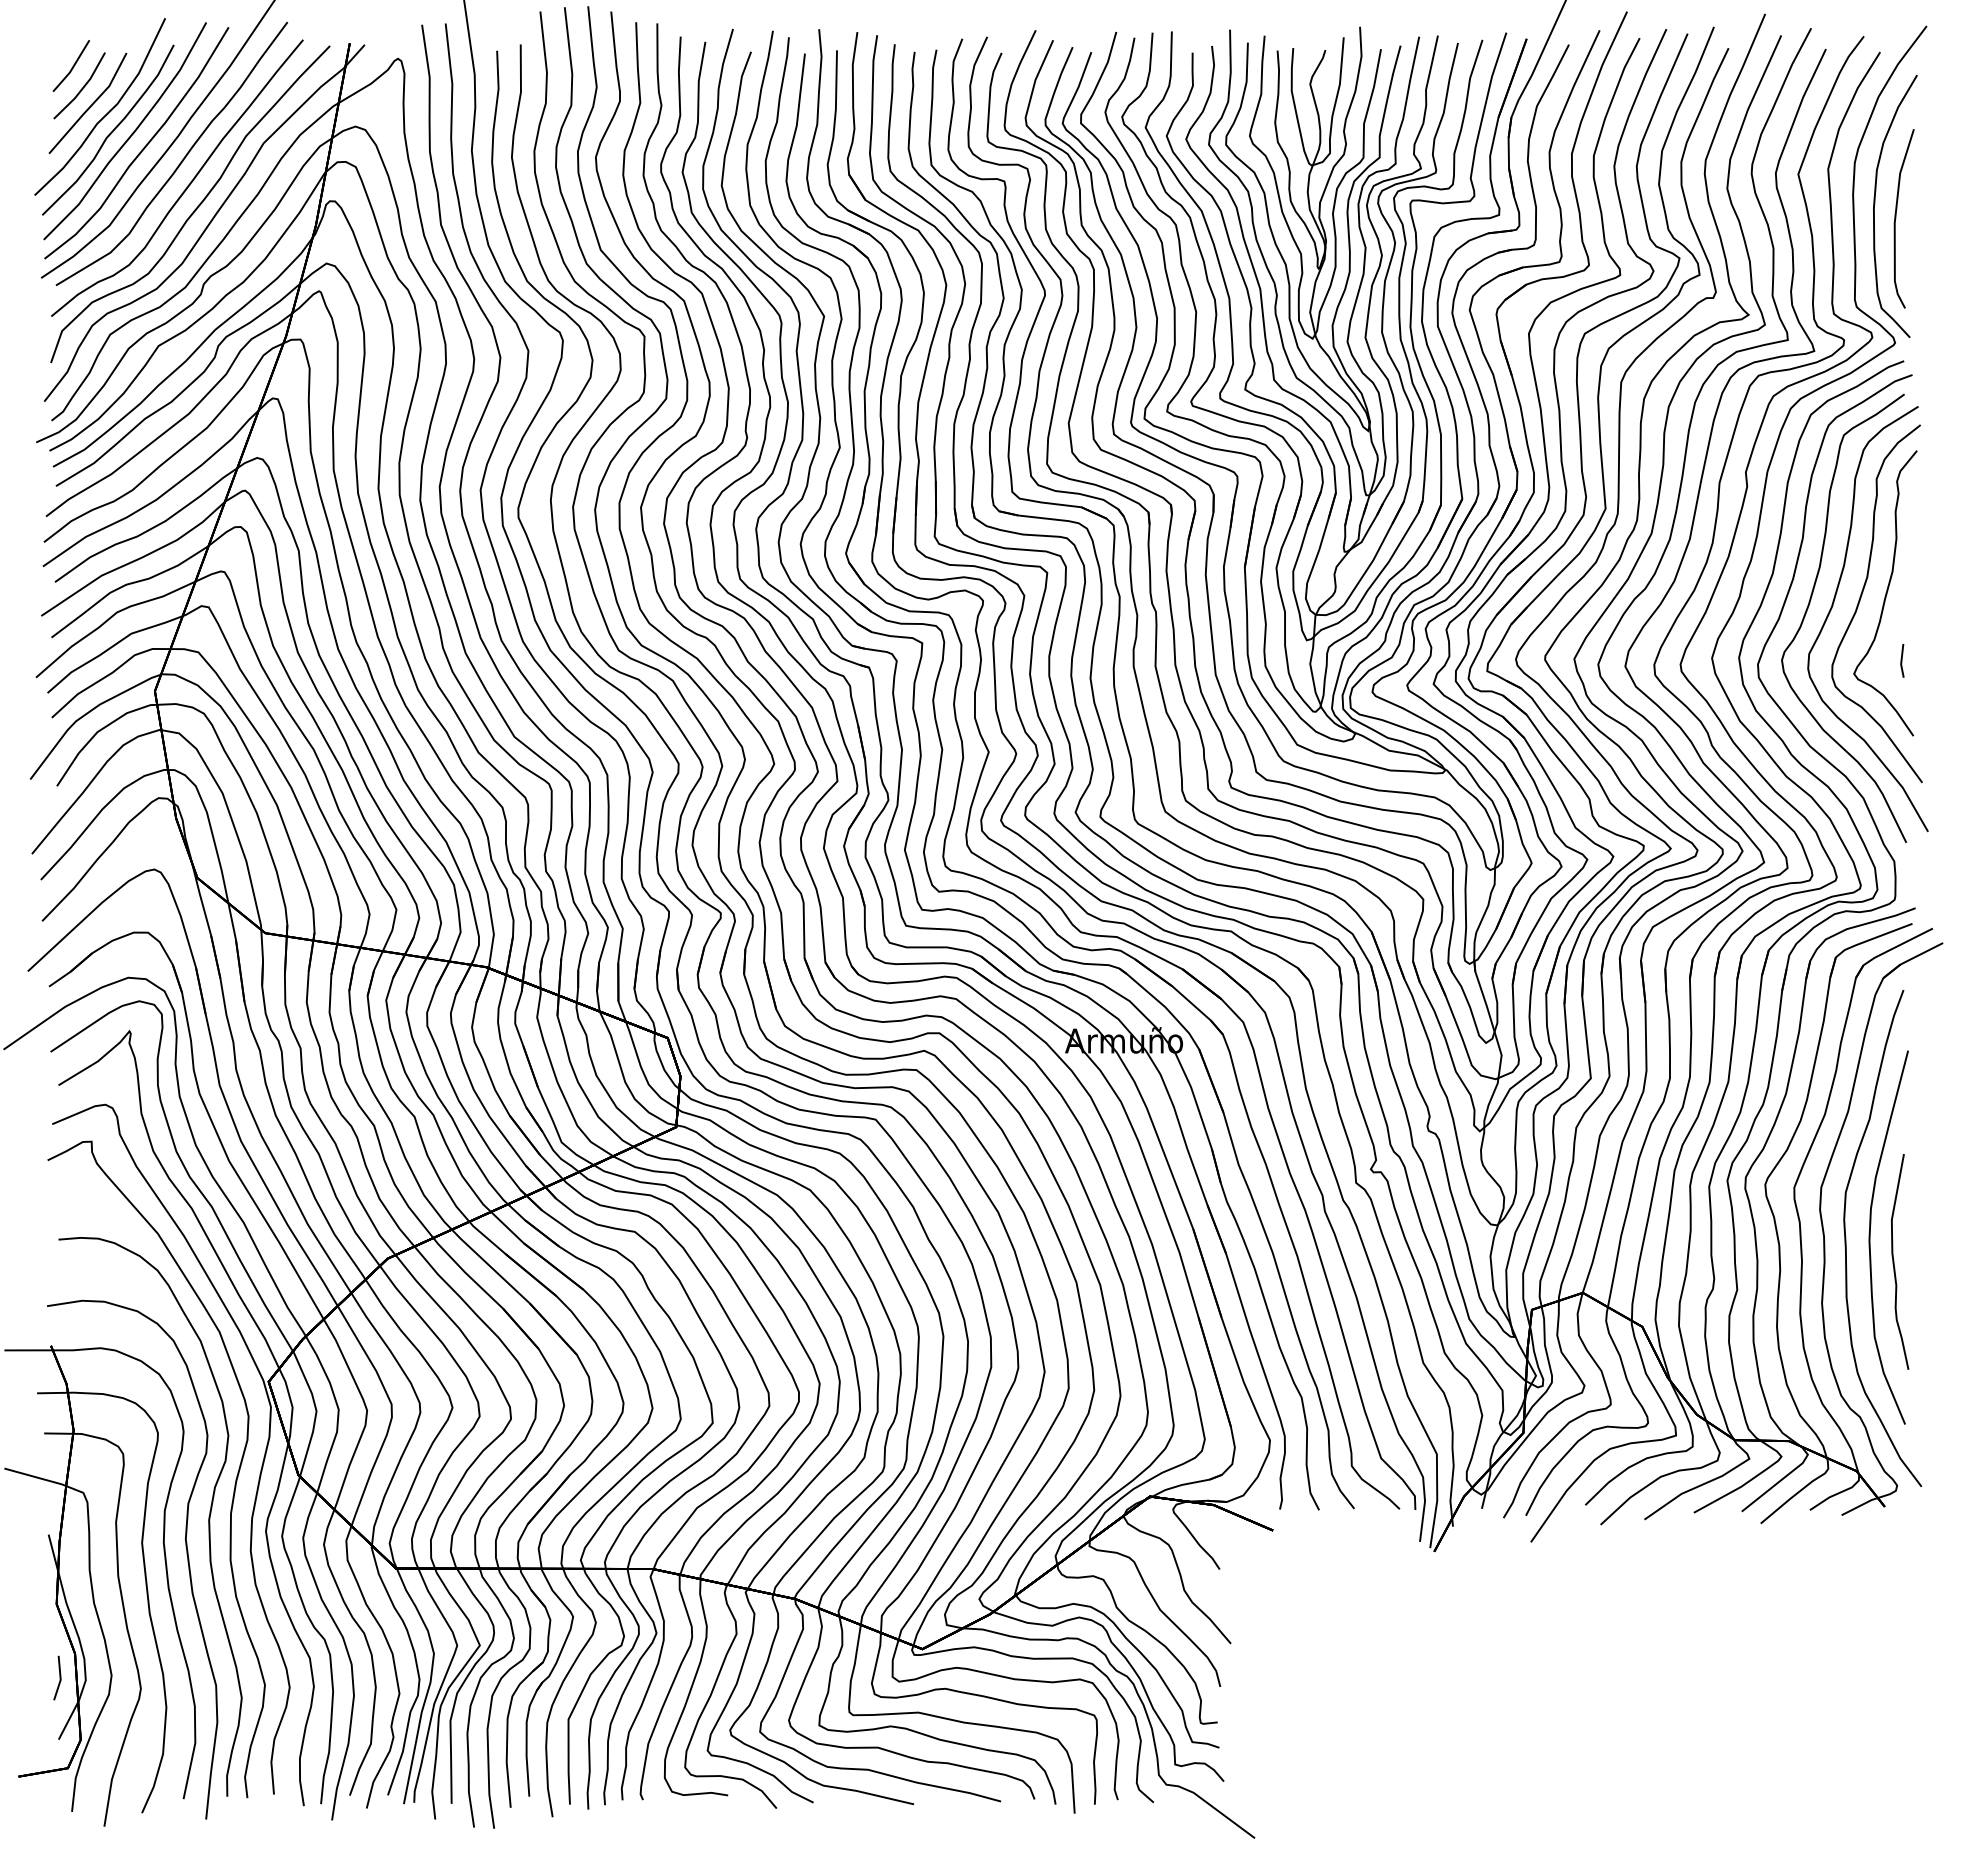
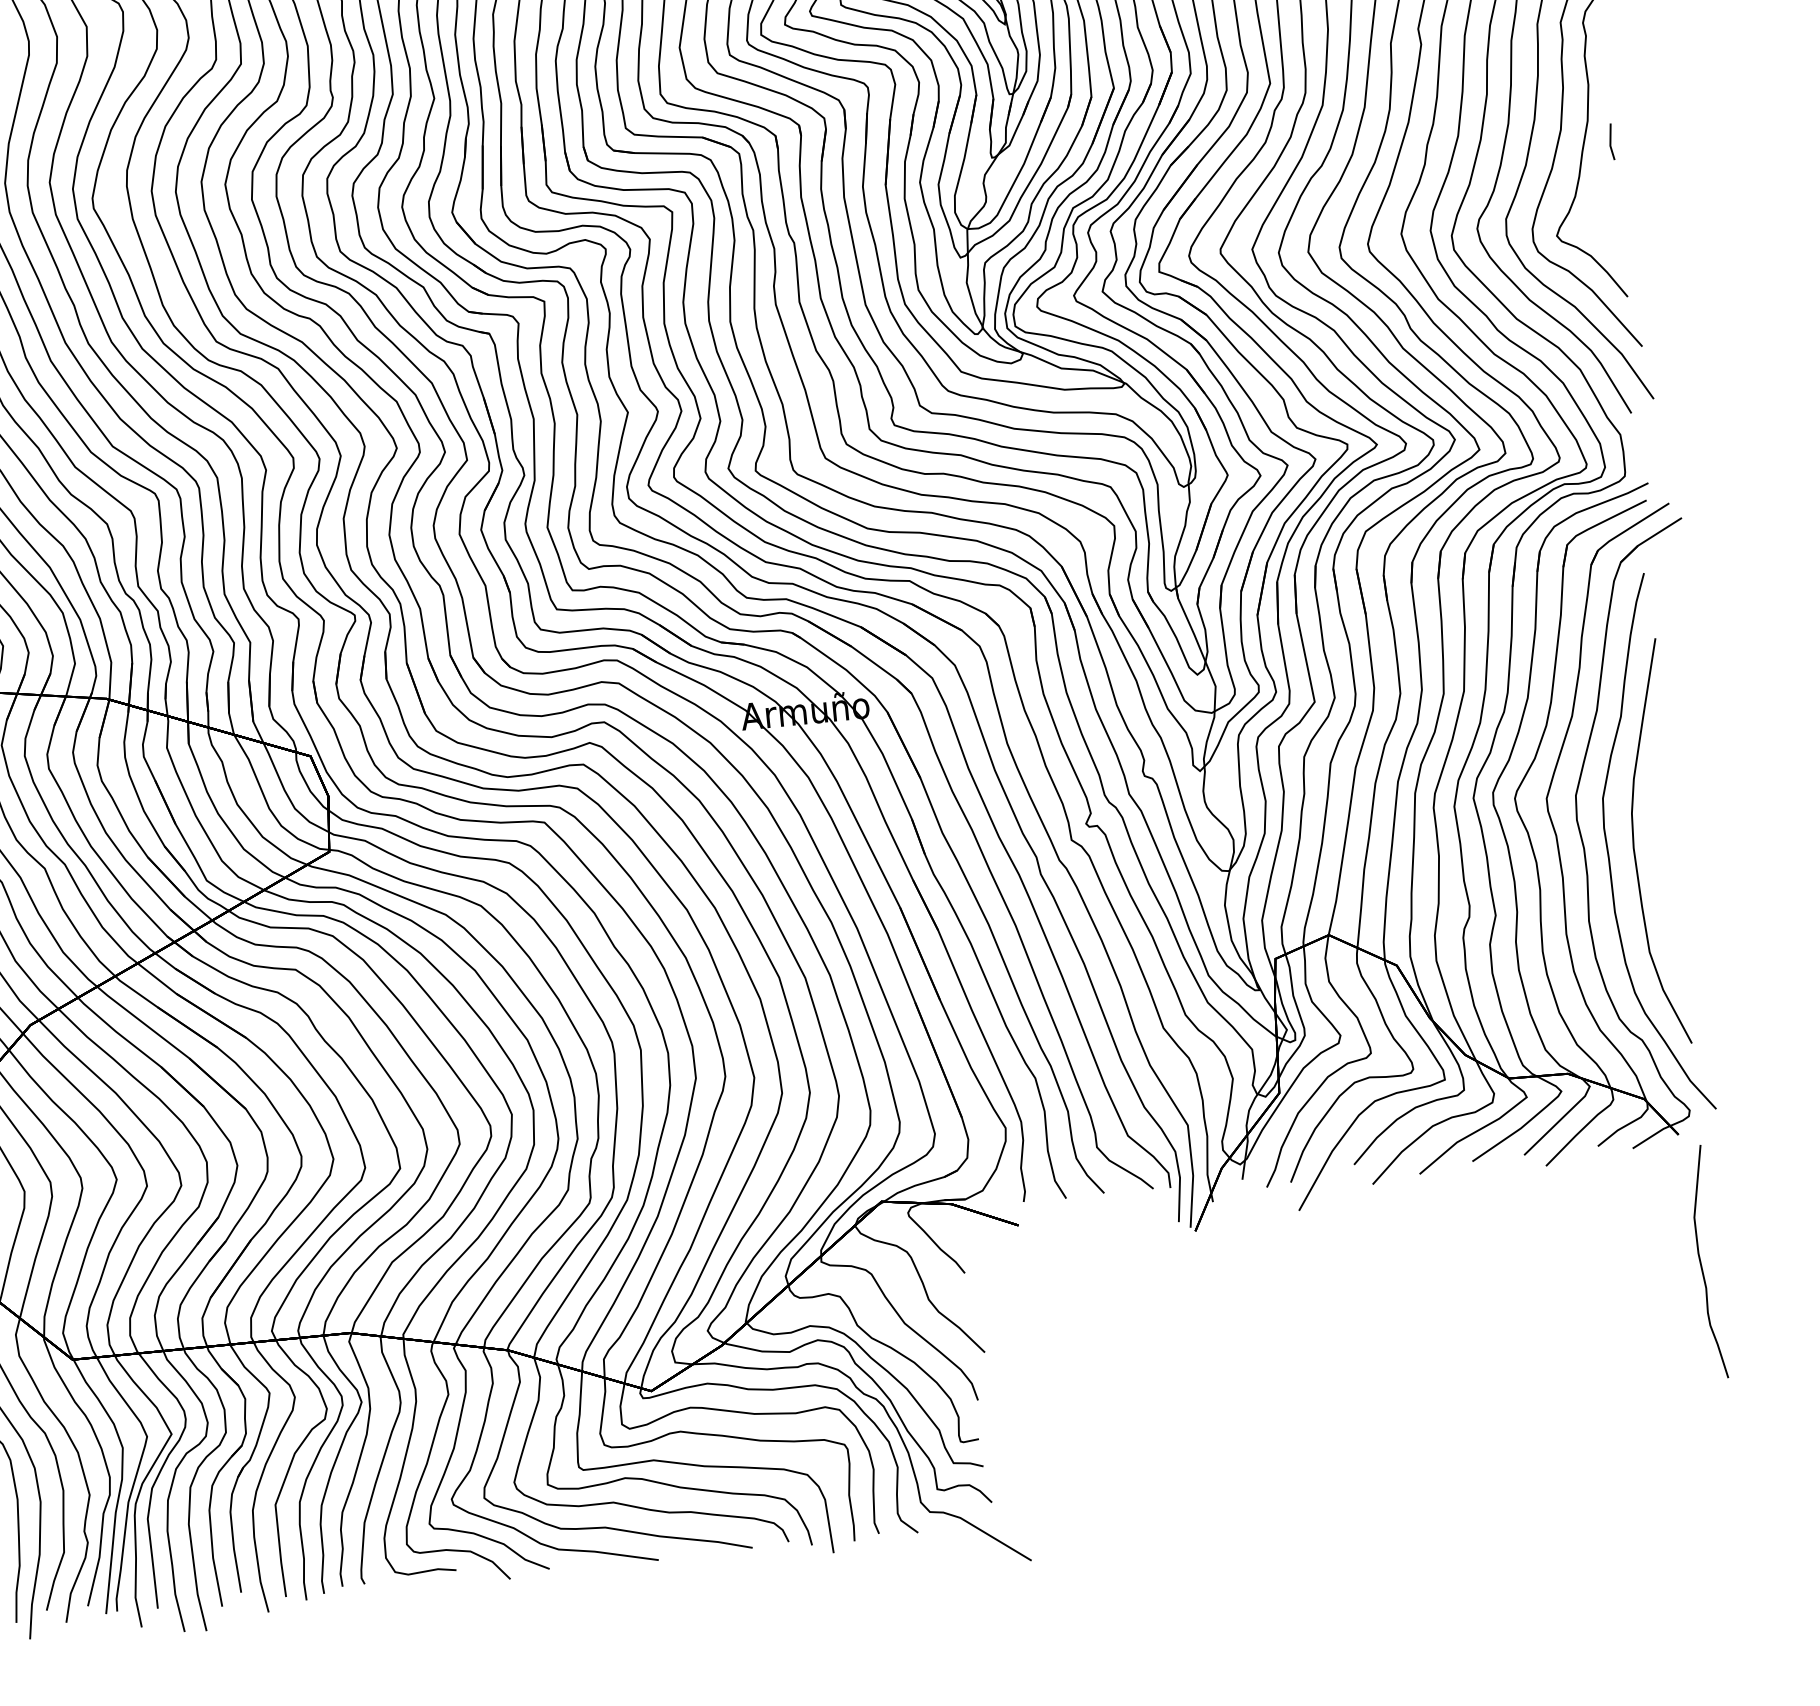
part: (1902, 660) -> (1611, 141), moved
curve: (1894, 1261) -> (1701, 1262), moved

